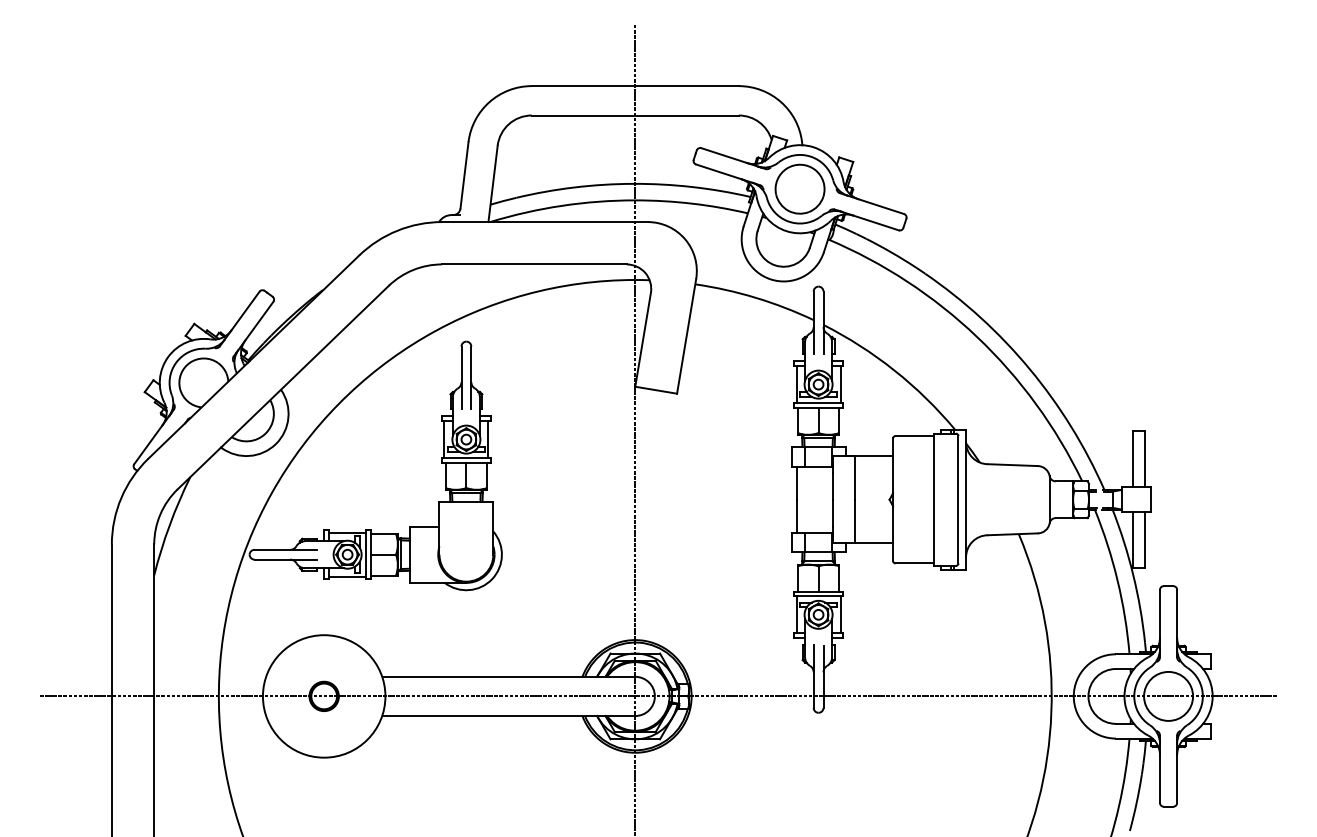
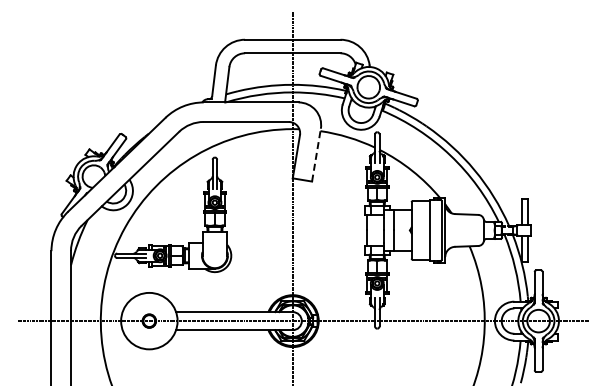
line: (686, 337) -> (316, 155), solid -> dashed

